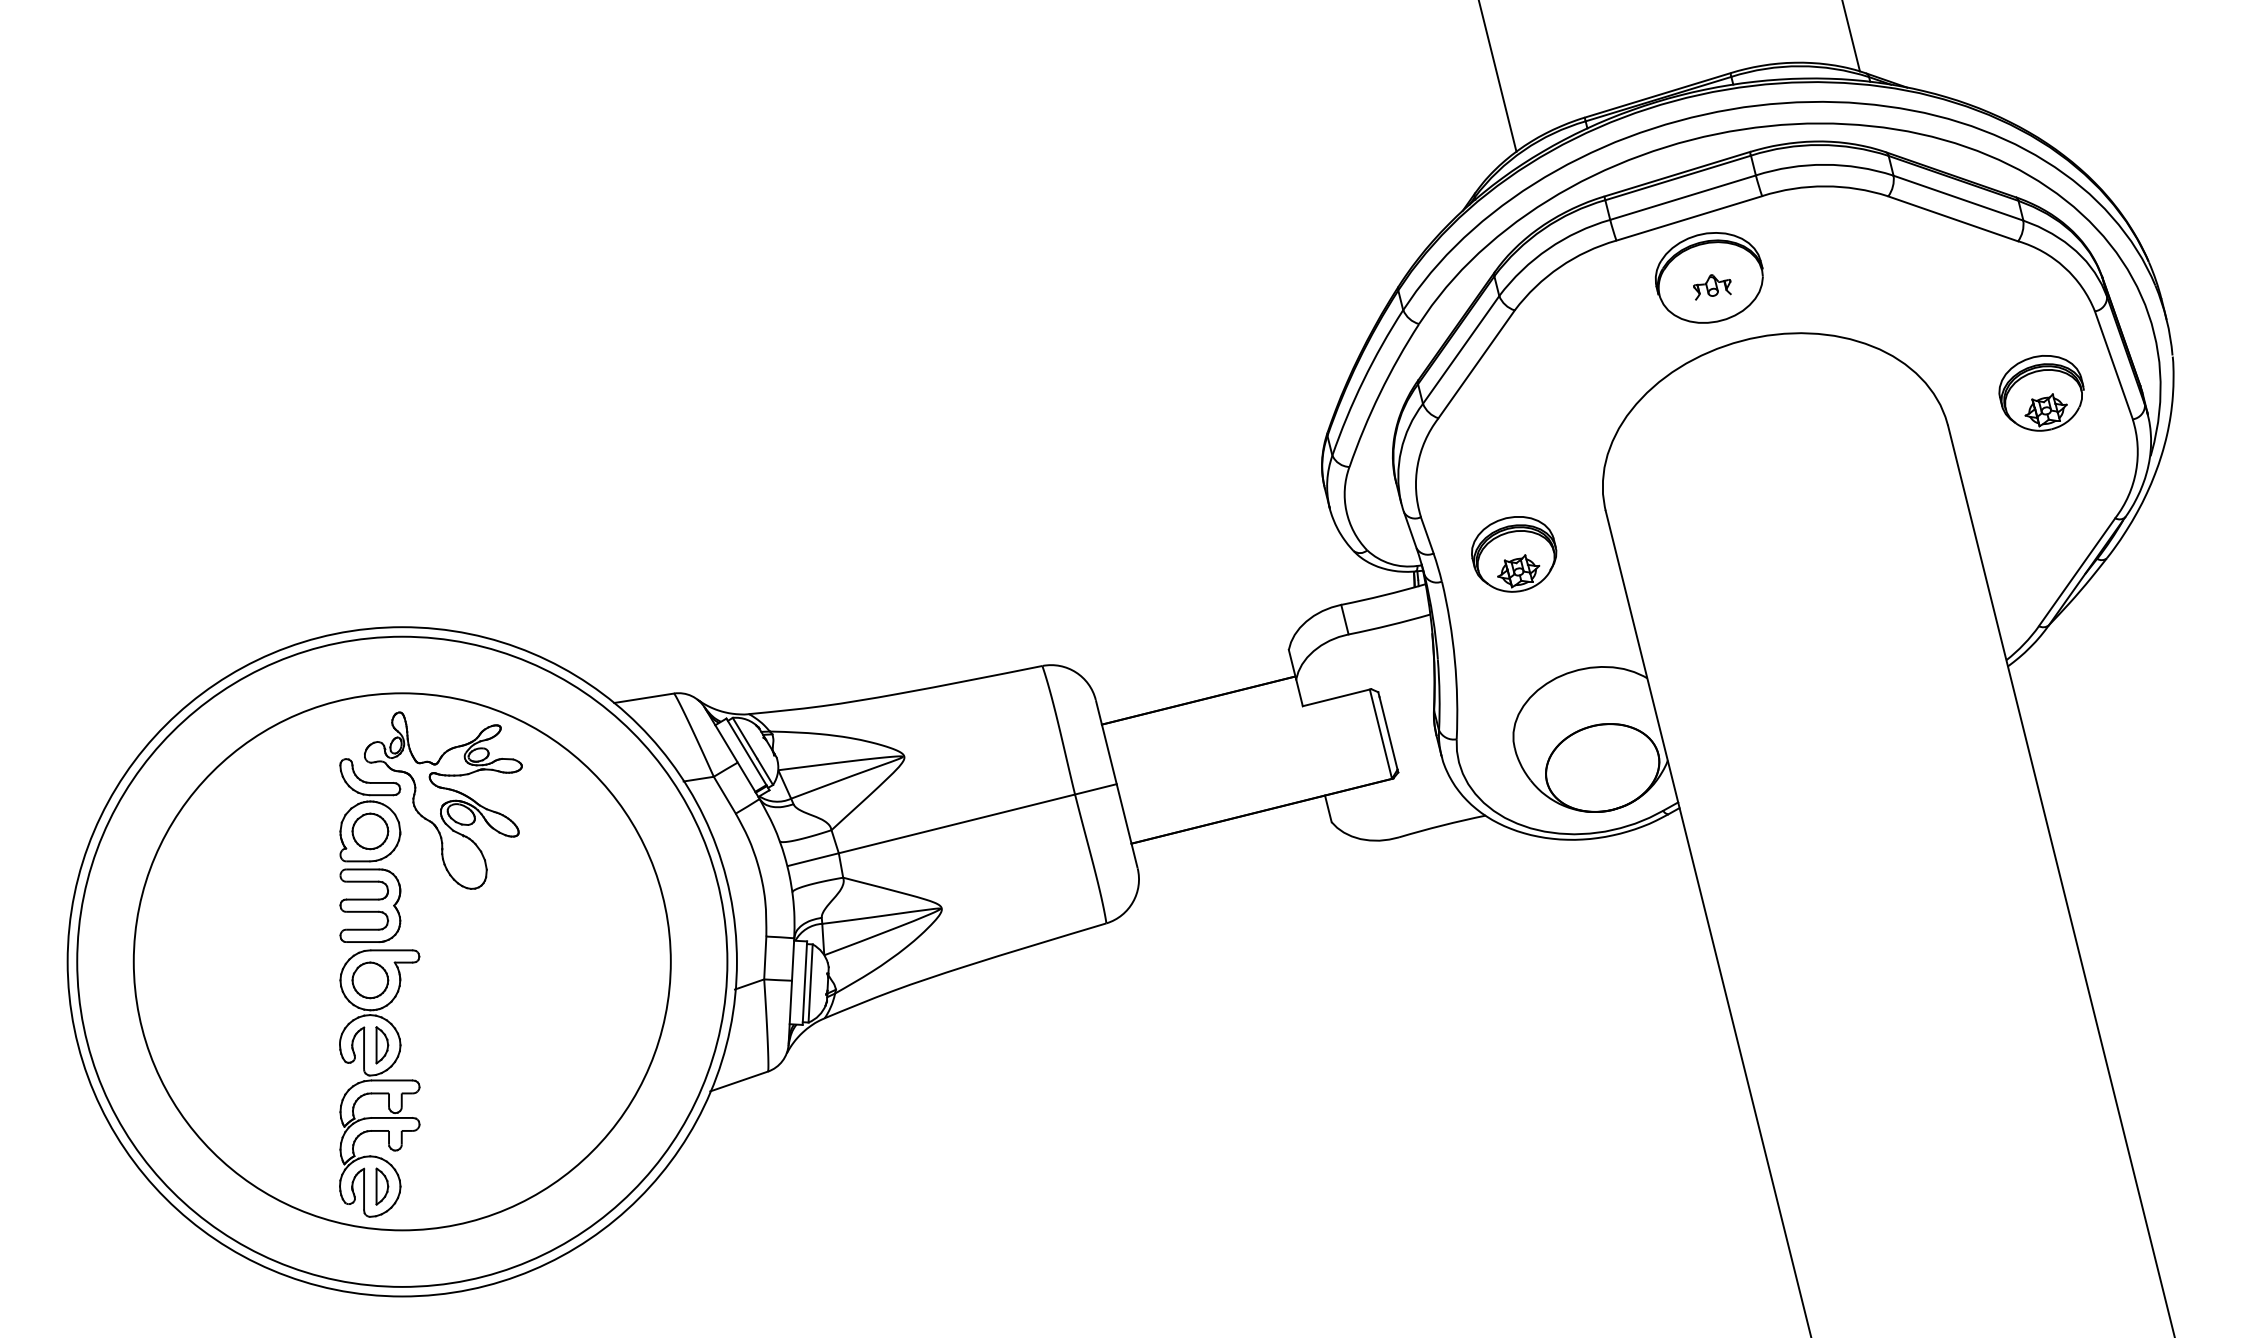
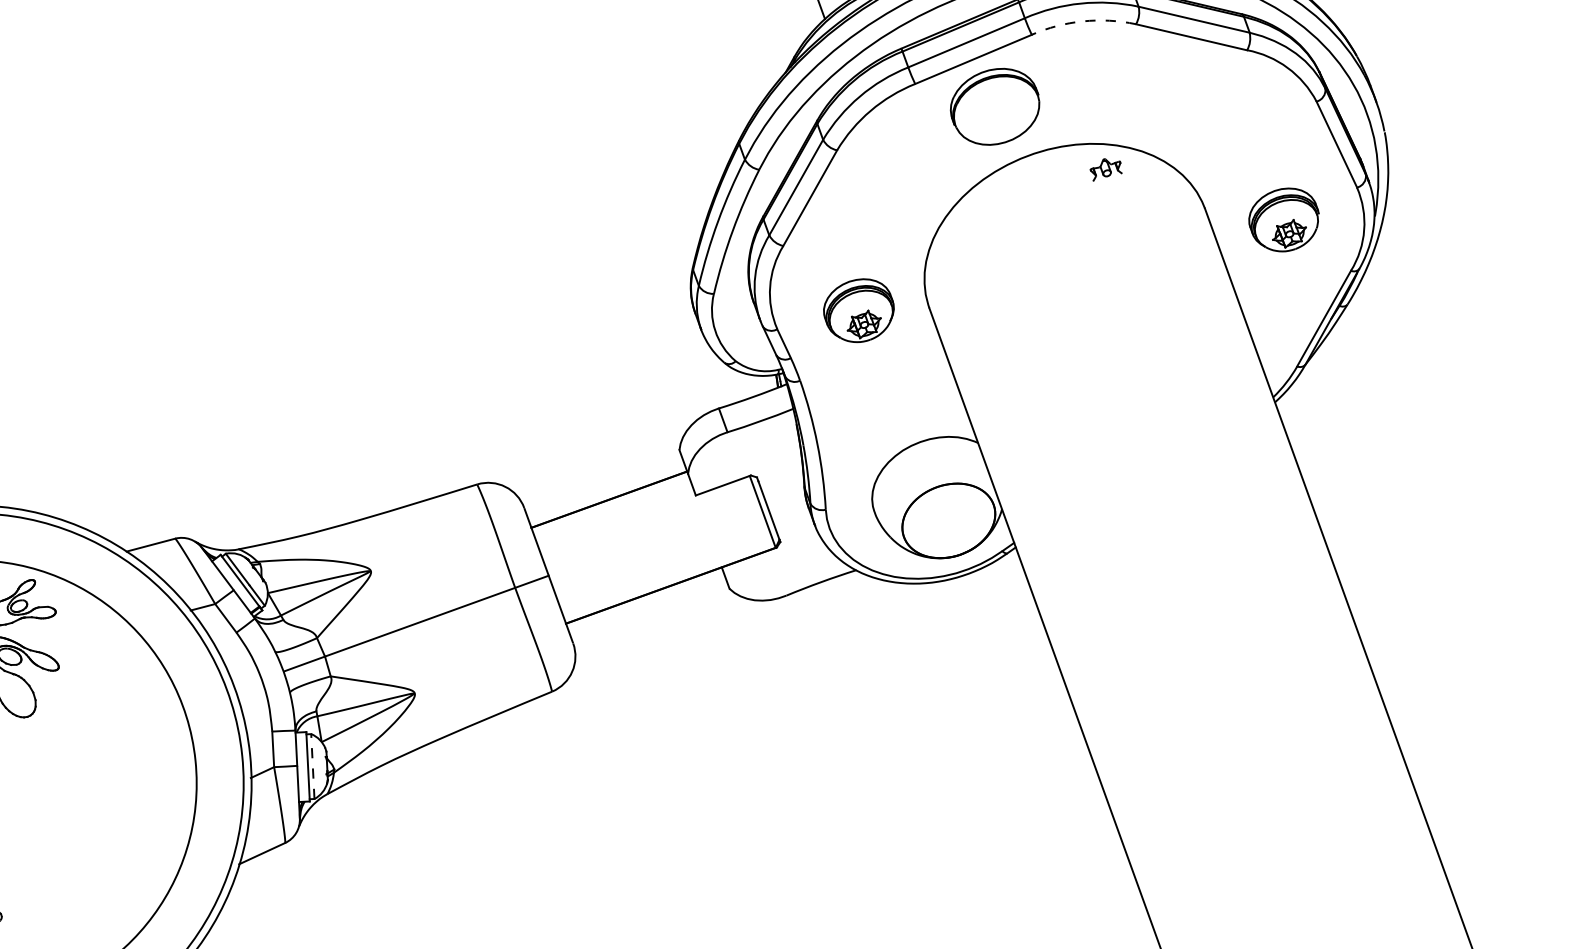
arc: (1825, 186) -> (1083, 21), solid -> dashed
part: (1712, 287) -> (1106, 169), moved
part: (2041, 393) -> (1284, 220), moved
part: (1514, 554) -> (859, 310), moved
line: (810, 982) -> (312, 765), solid -> dashed

